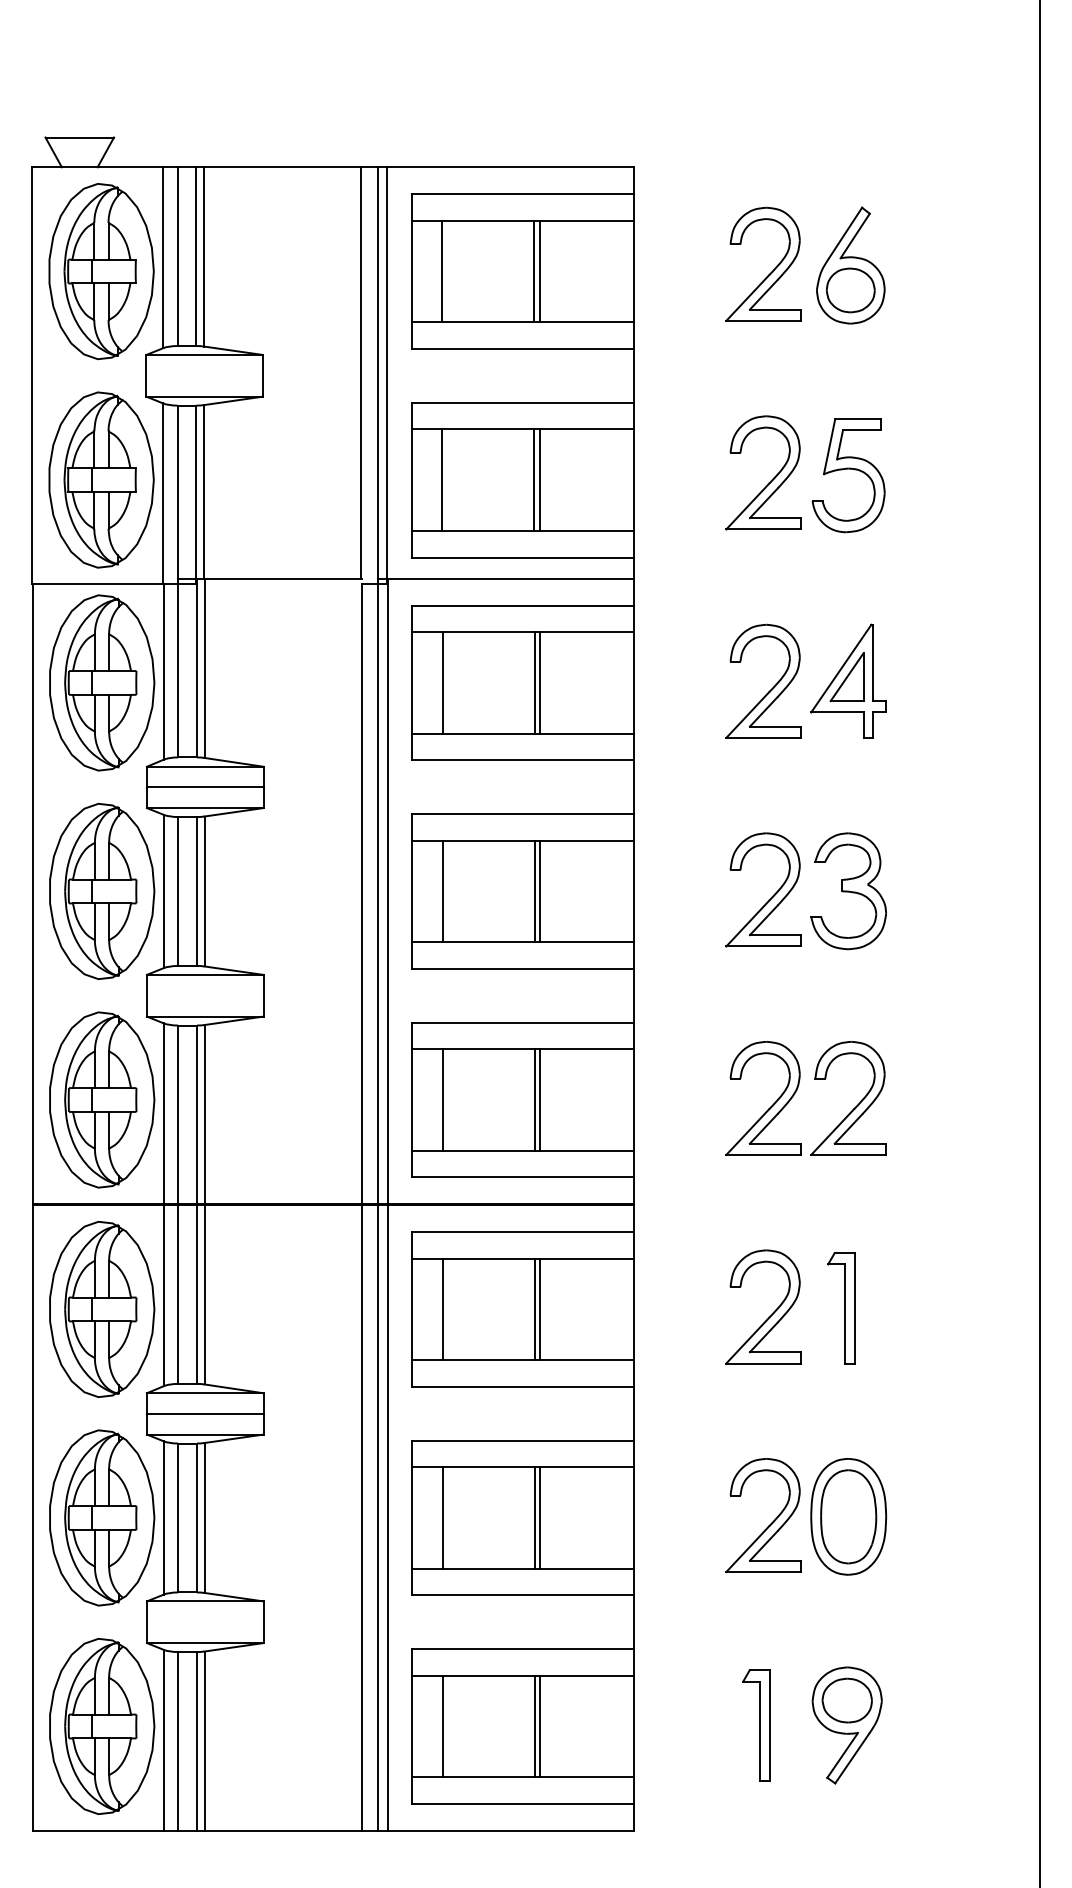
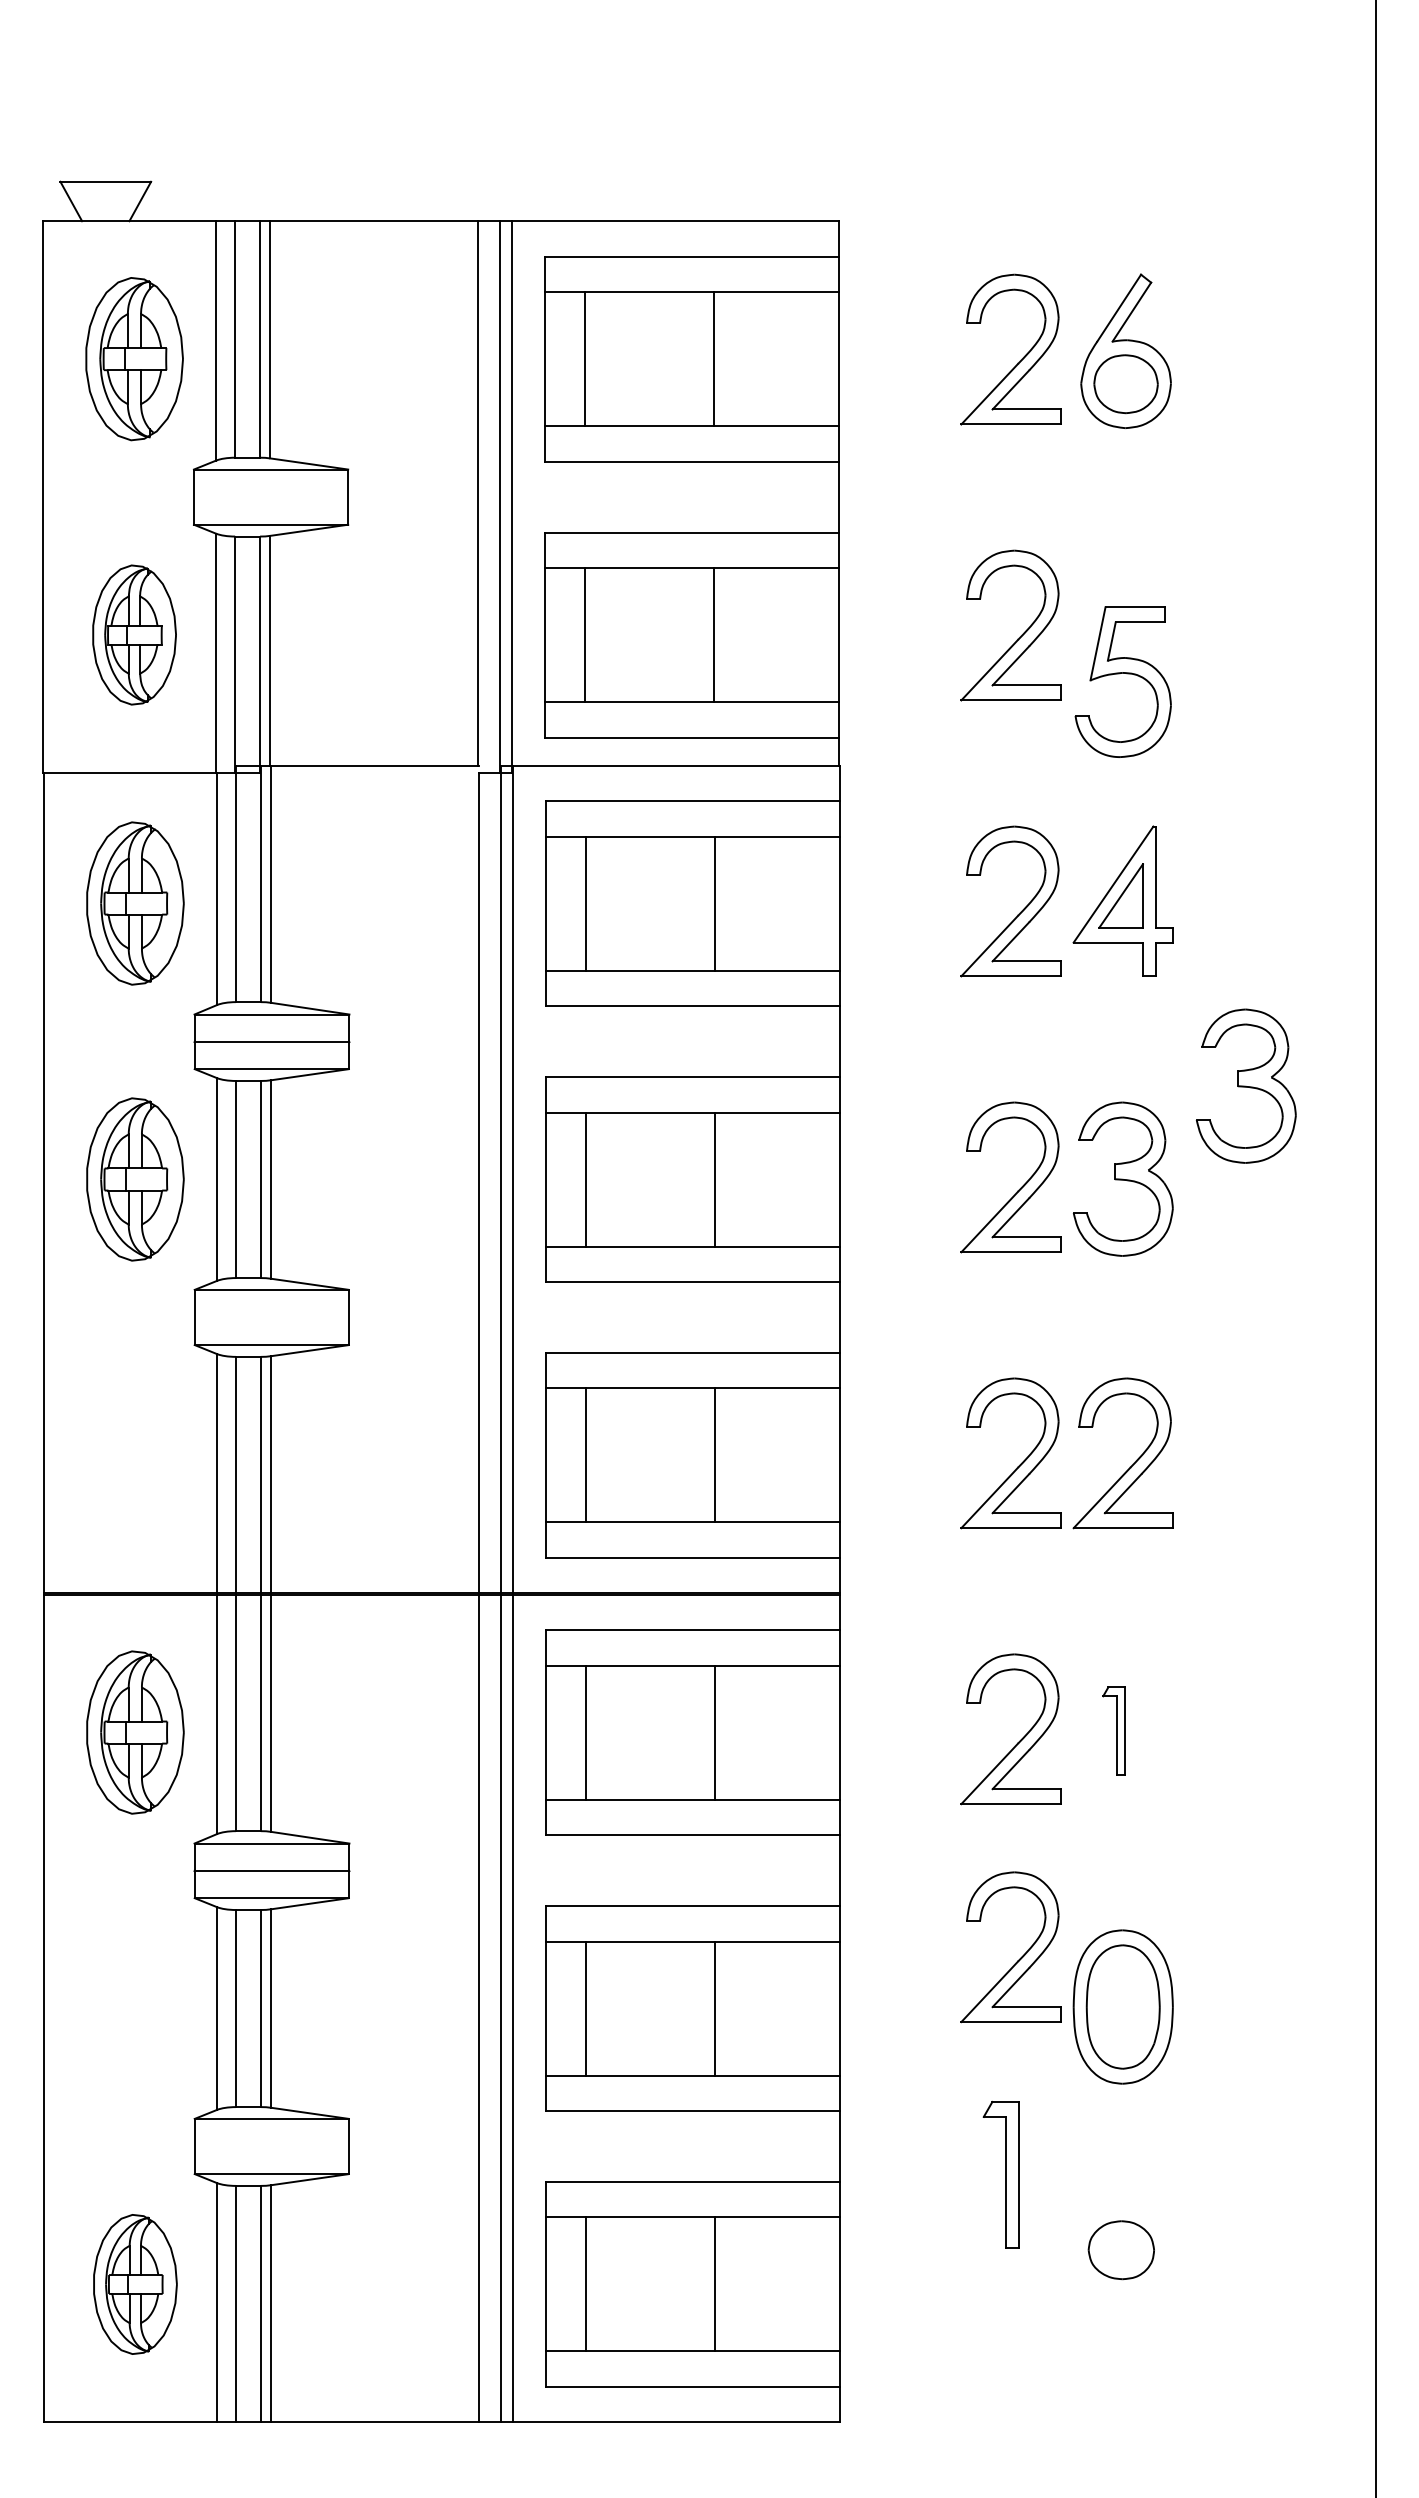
part: (101, 271) -> (134, 358), size x0.7
line: (533, 271) -> (706, 359), removed
part: (845, 469) -> (1119, 674), moved
part: (101, 479) -> (134, 634), size x0.6
line: (533, 480) -> (706, 635), removed
part: (102, 682) -> (135, 903), size x0.7
line: (534, 682) -> (707, 903), removed
part: (941, 820) -> (1245, 1085), added
part: (102, 891) -> (135, 1179), size x0.7
line: (534, 891) -> (707, 1179), removed
part: (102, 1100) -> (135, 1455), removed
line: (534, 1100) -> (707, 1455), removed
part: (841, 1307) -> (1113, 1730), size x0.6
part: (102, 1309) -> (135, 1732), size x0.7
line: (534, 1309) -> (707, 1732), removed
part: (102, 1517) -> (135, 2008), removed
line: (534, 1517) -> (707, 2008), removed
part: (771, 1523) -> (1020, 1957), moved
part: (755, 1725) -> (1000, 2174), moved
part: (847, 1725) -> (1121, 2282), removed
part: (102, 1726) -> (135, 2284), size x0.6
line: (534, 1726) -> (707, 2284), removed

